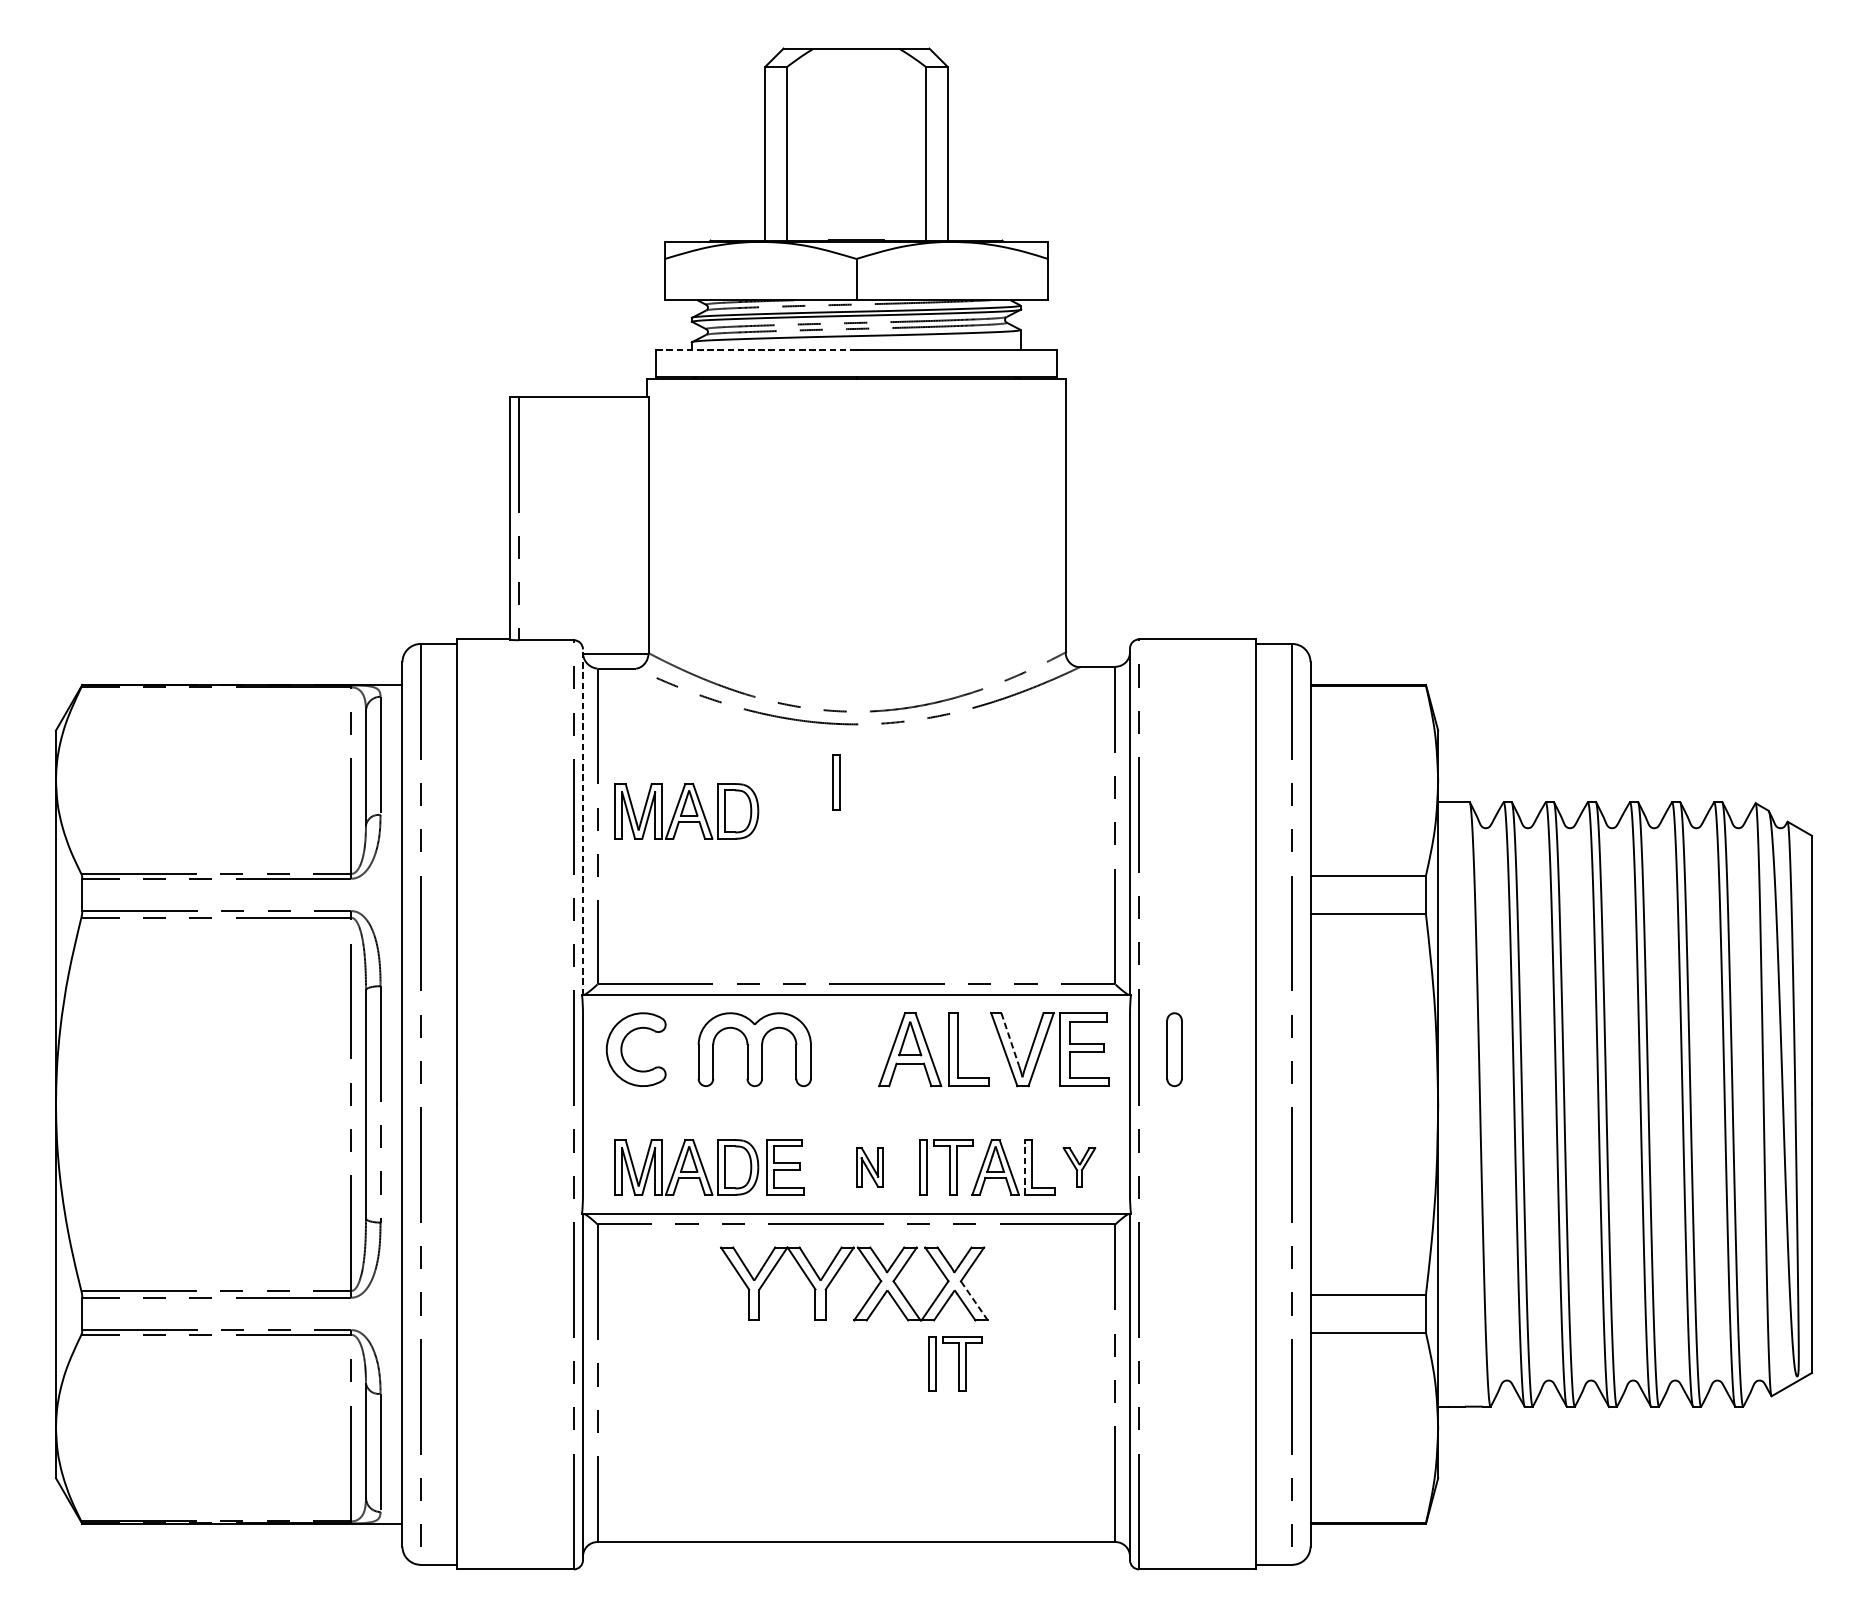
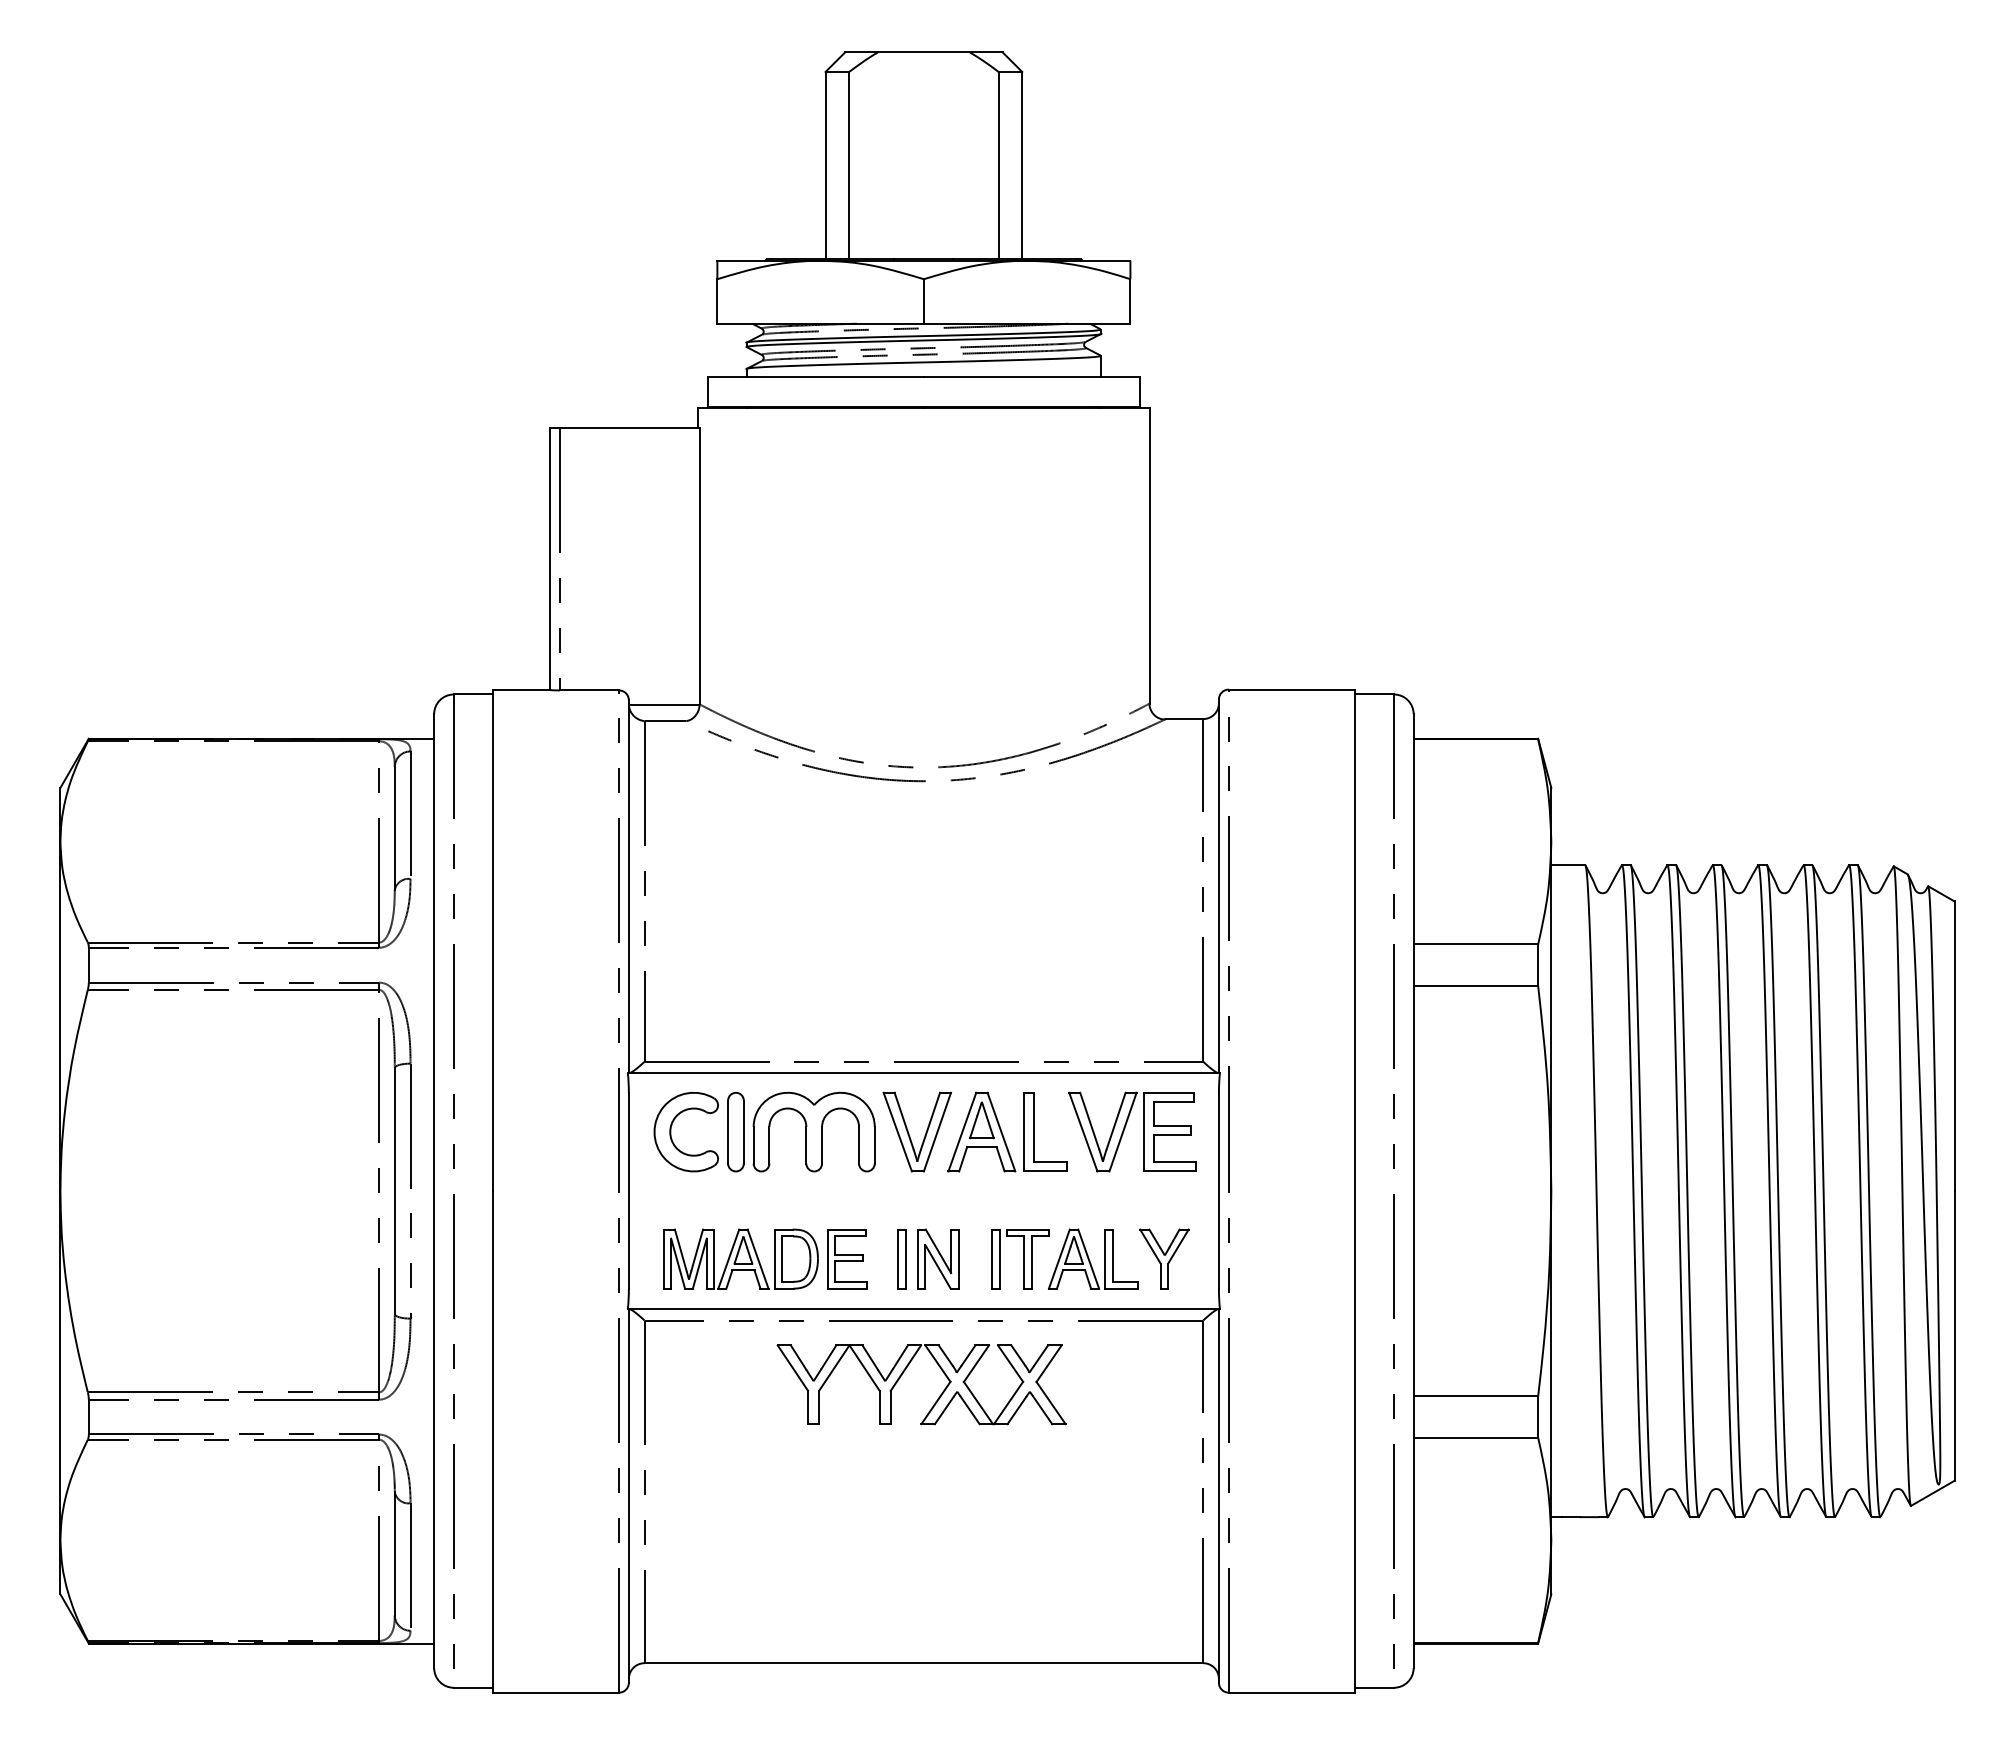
line: (755, 350) -> (815, 377), dashed -> solid
part: (835, 783) -> (901, 1259), moved
part: (686, 810) -> (740, 874), removed
line: (582, 821) -> (628, 886), dashed -> solid
line: (1010, 1038) -> (1089, 1120), dashed -> solid
part: (1174, 1049) -> (735, 1131), moved
part: (843, 1050) -> (909, 1133), added
part: (870, 1166) -> (938, 1258), size x1.43
part: (1079, 1166) -> (1164, 1258), size x1.43
line: (1024, 1167) -> (1105, 1259), dashed -> solid
line: (974, 1301) -> (1051, 1403), dashed -> solid
part: (955, 1364) -> (1030, 1471), removed

